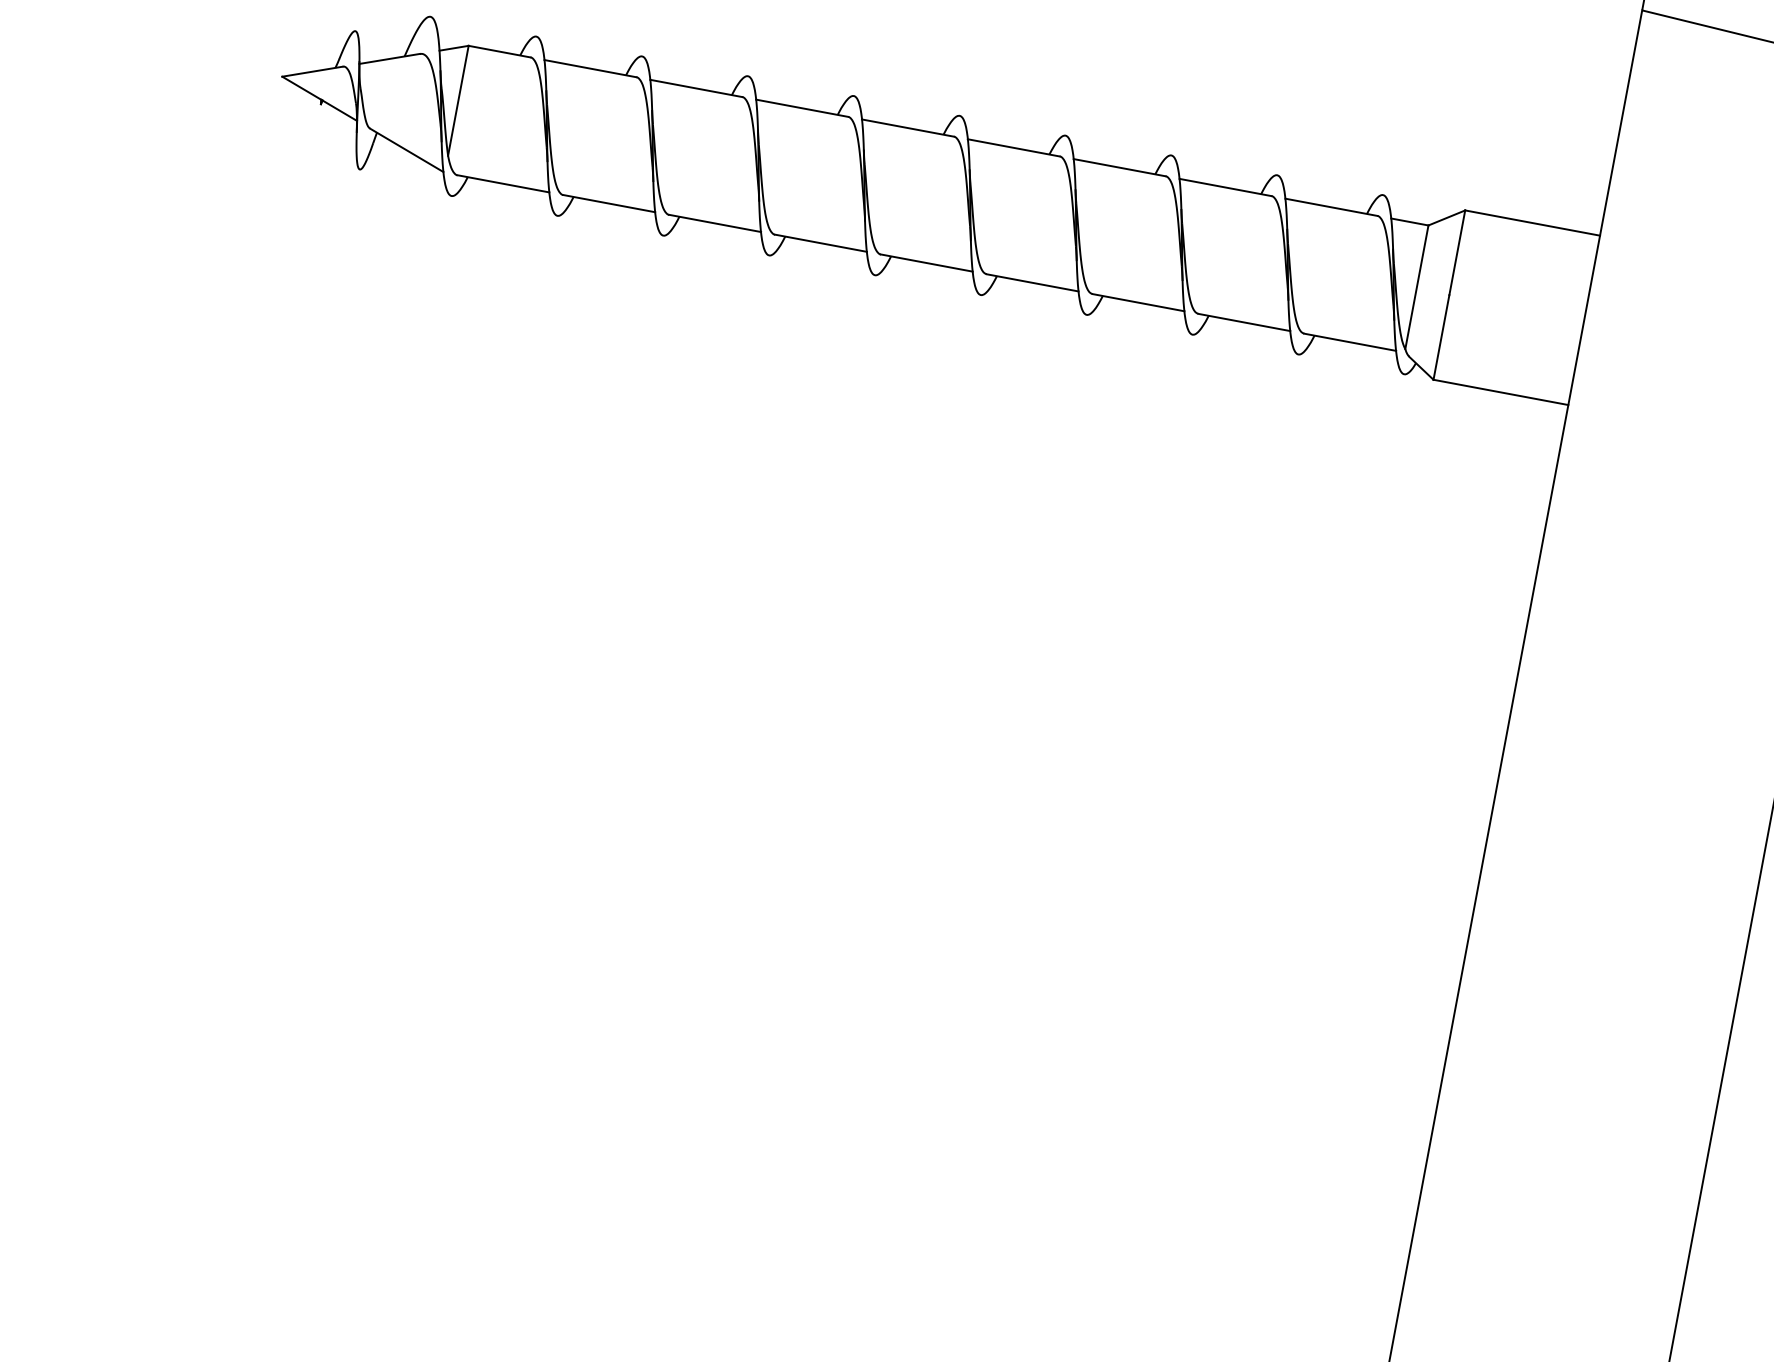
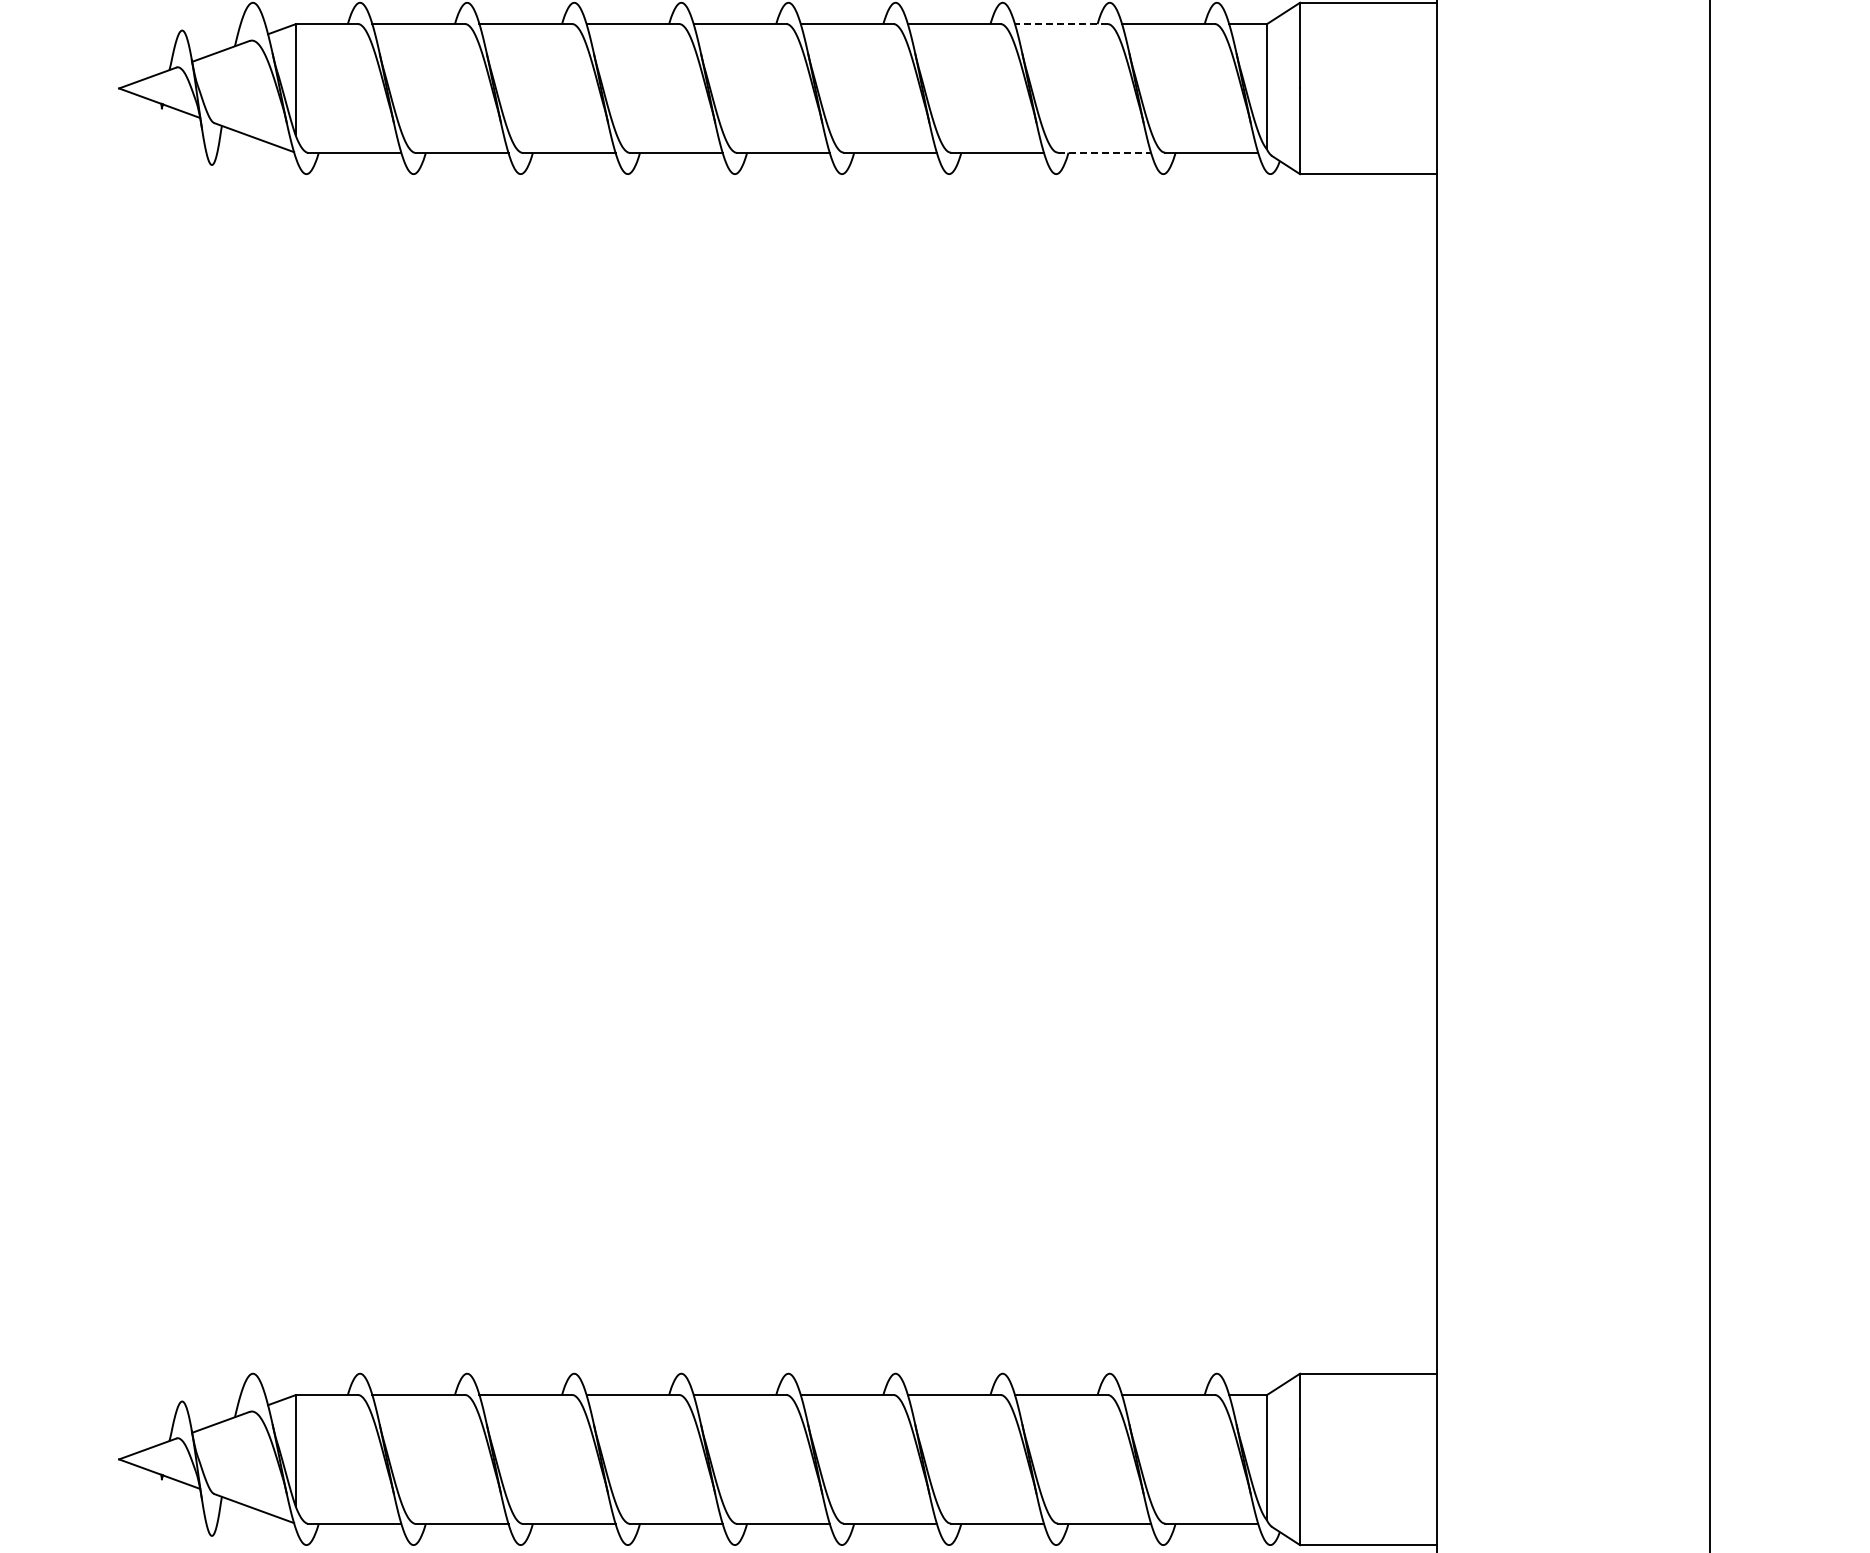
line: (1224, 187) -> (1060, 24), solid -> dashed
line: (1245, 322) -> (1105, 152), solid -> dashed

